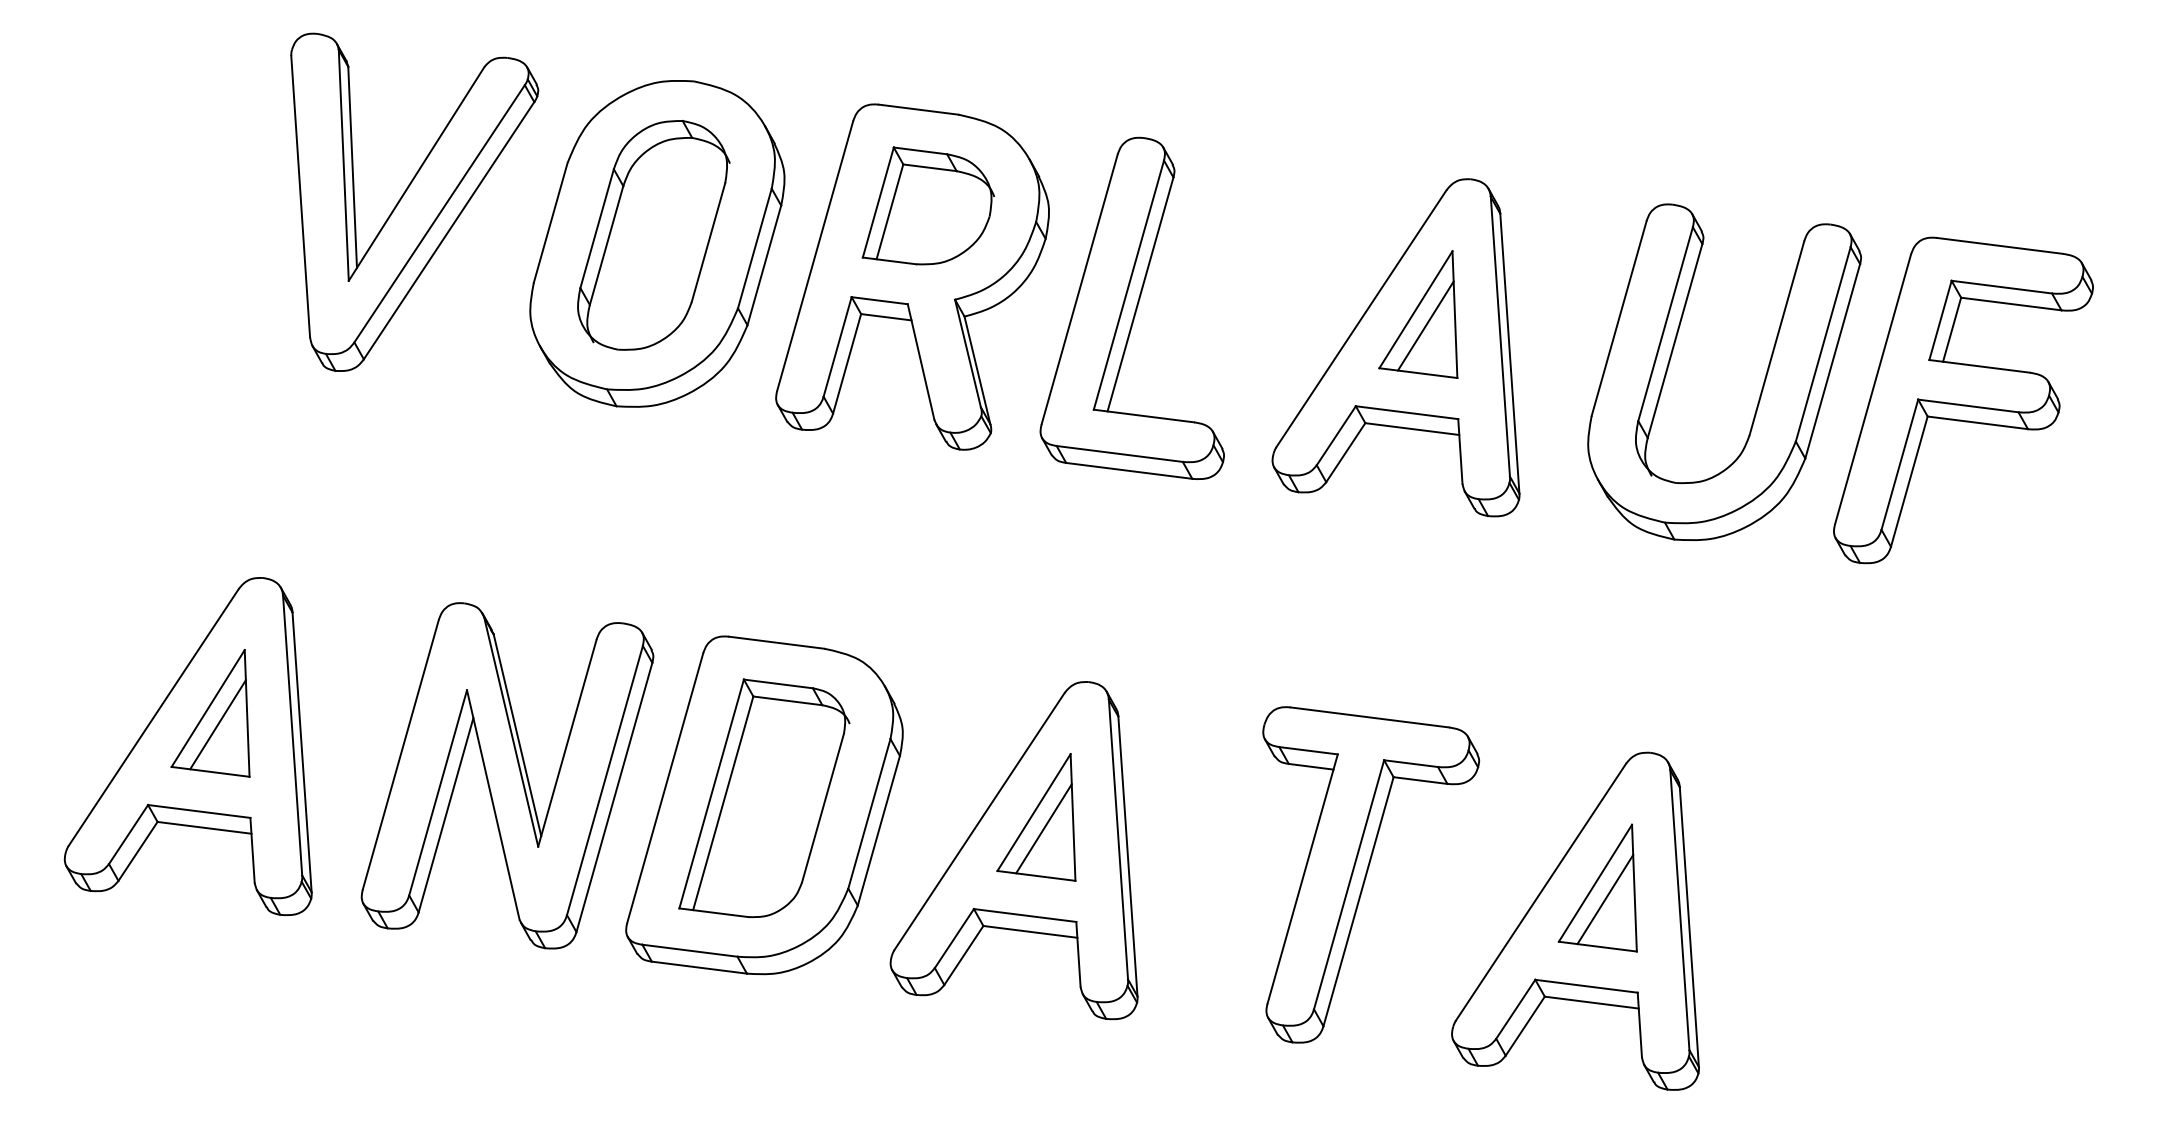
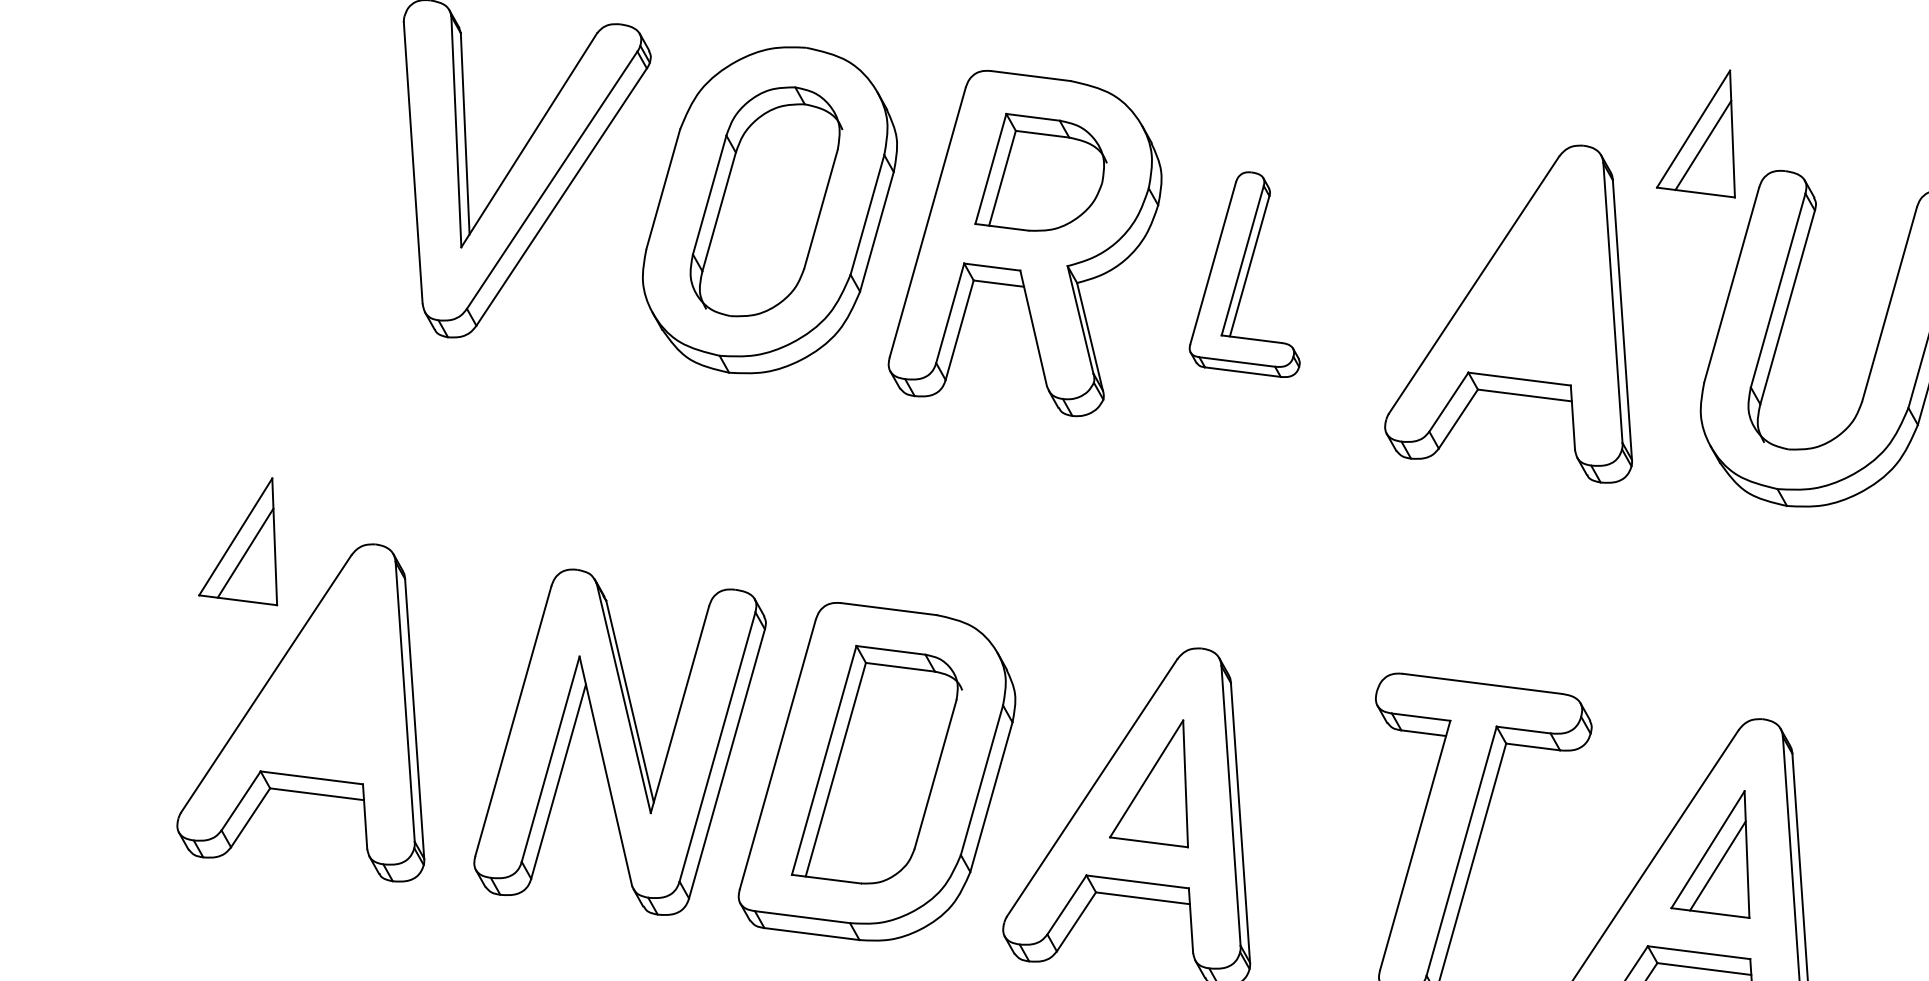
part: (1131, 307) -> (1244, 273), size x0.6
part: (1418, 314) -> (1696, 133), moved
part: (210, 713) -> (238, 541), moved
line: (1043, 828) -> (1156, 794), removed

